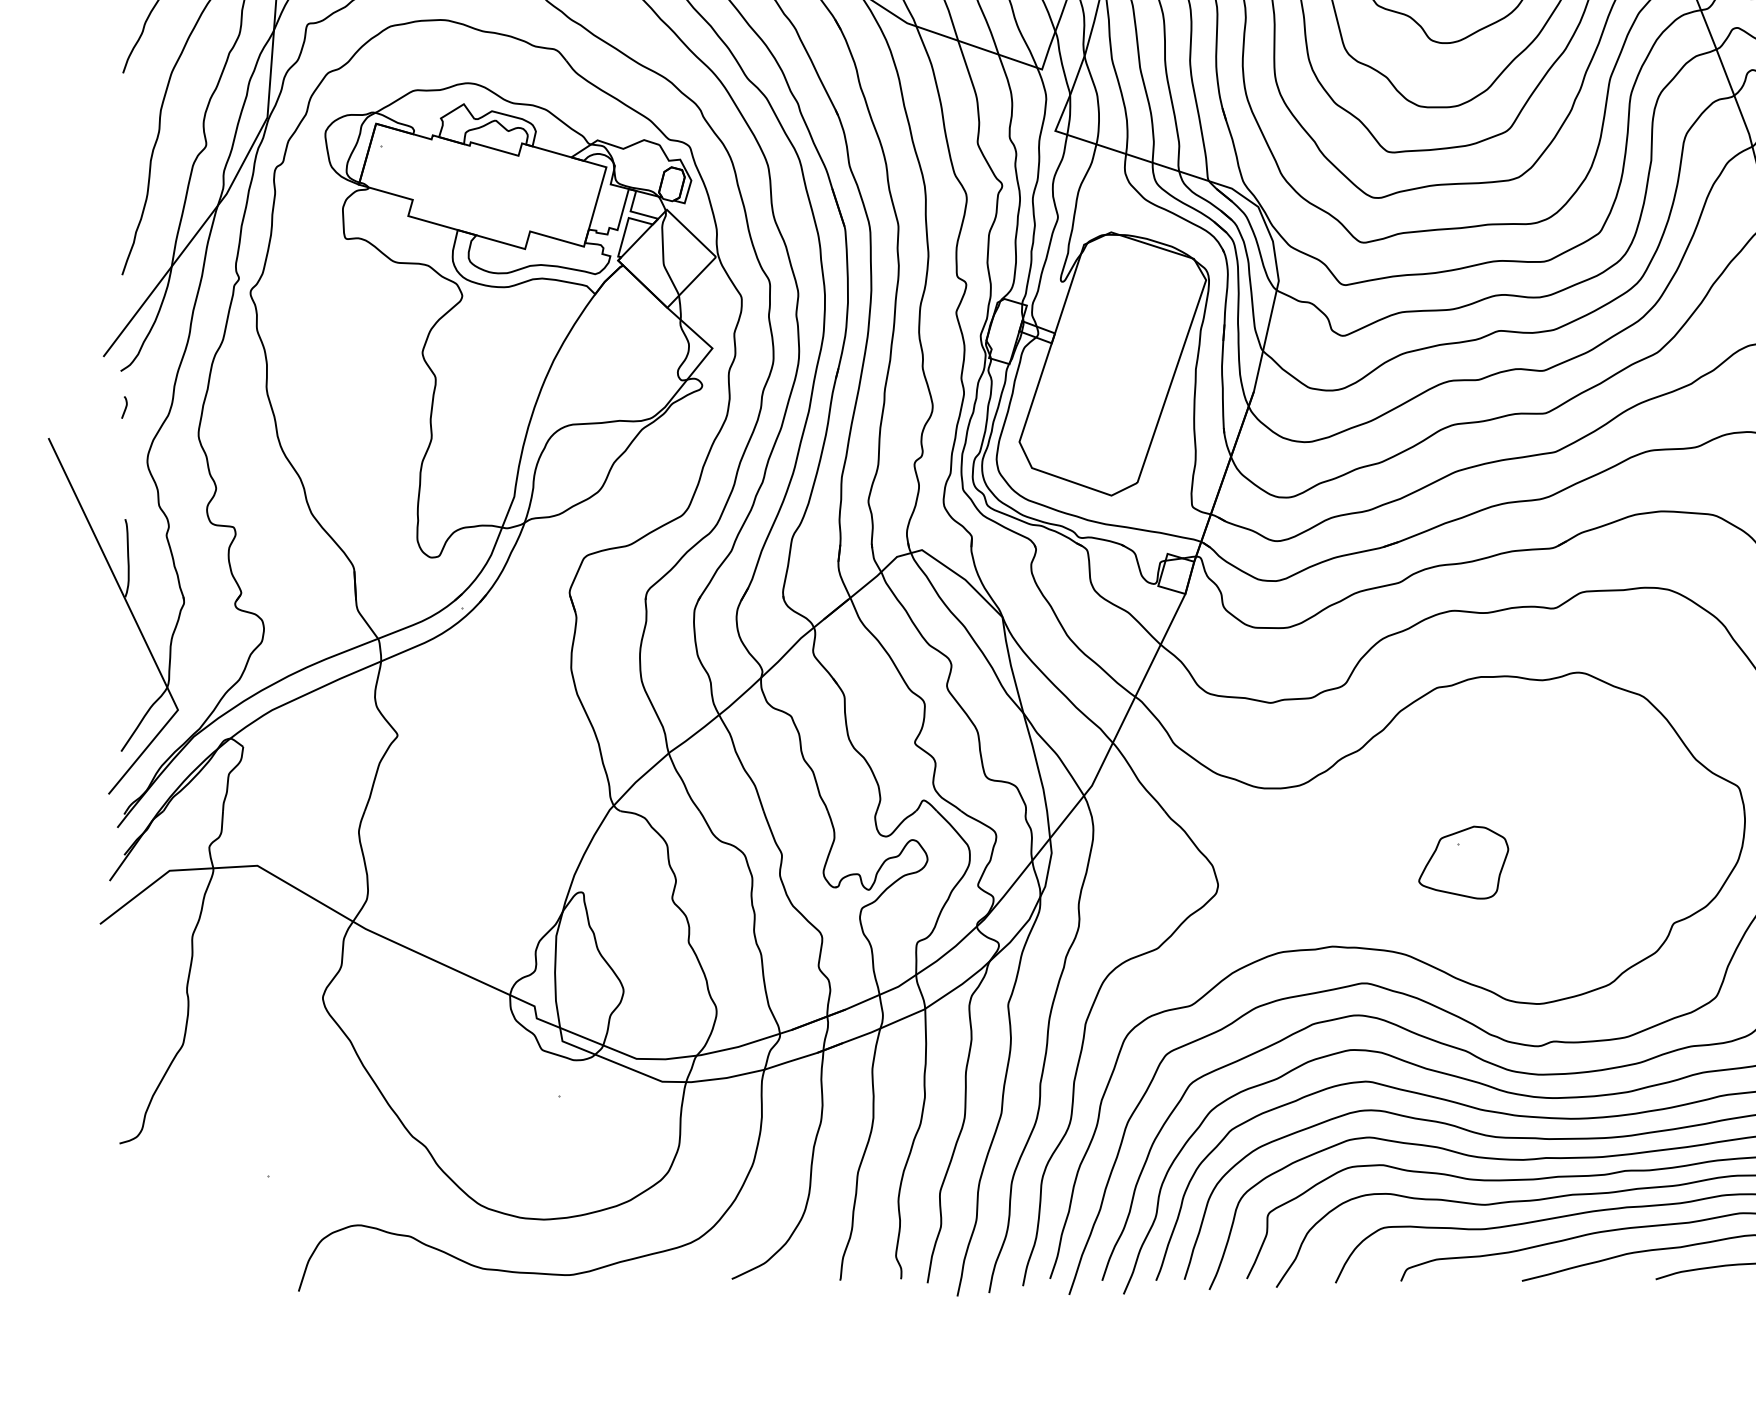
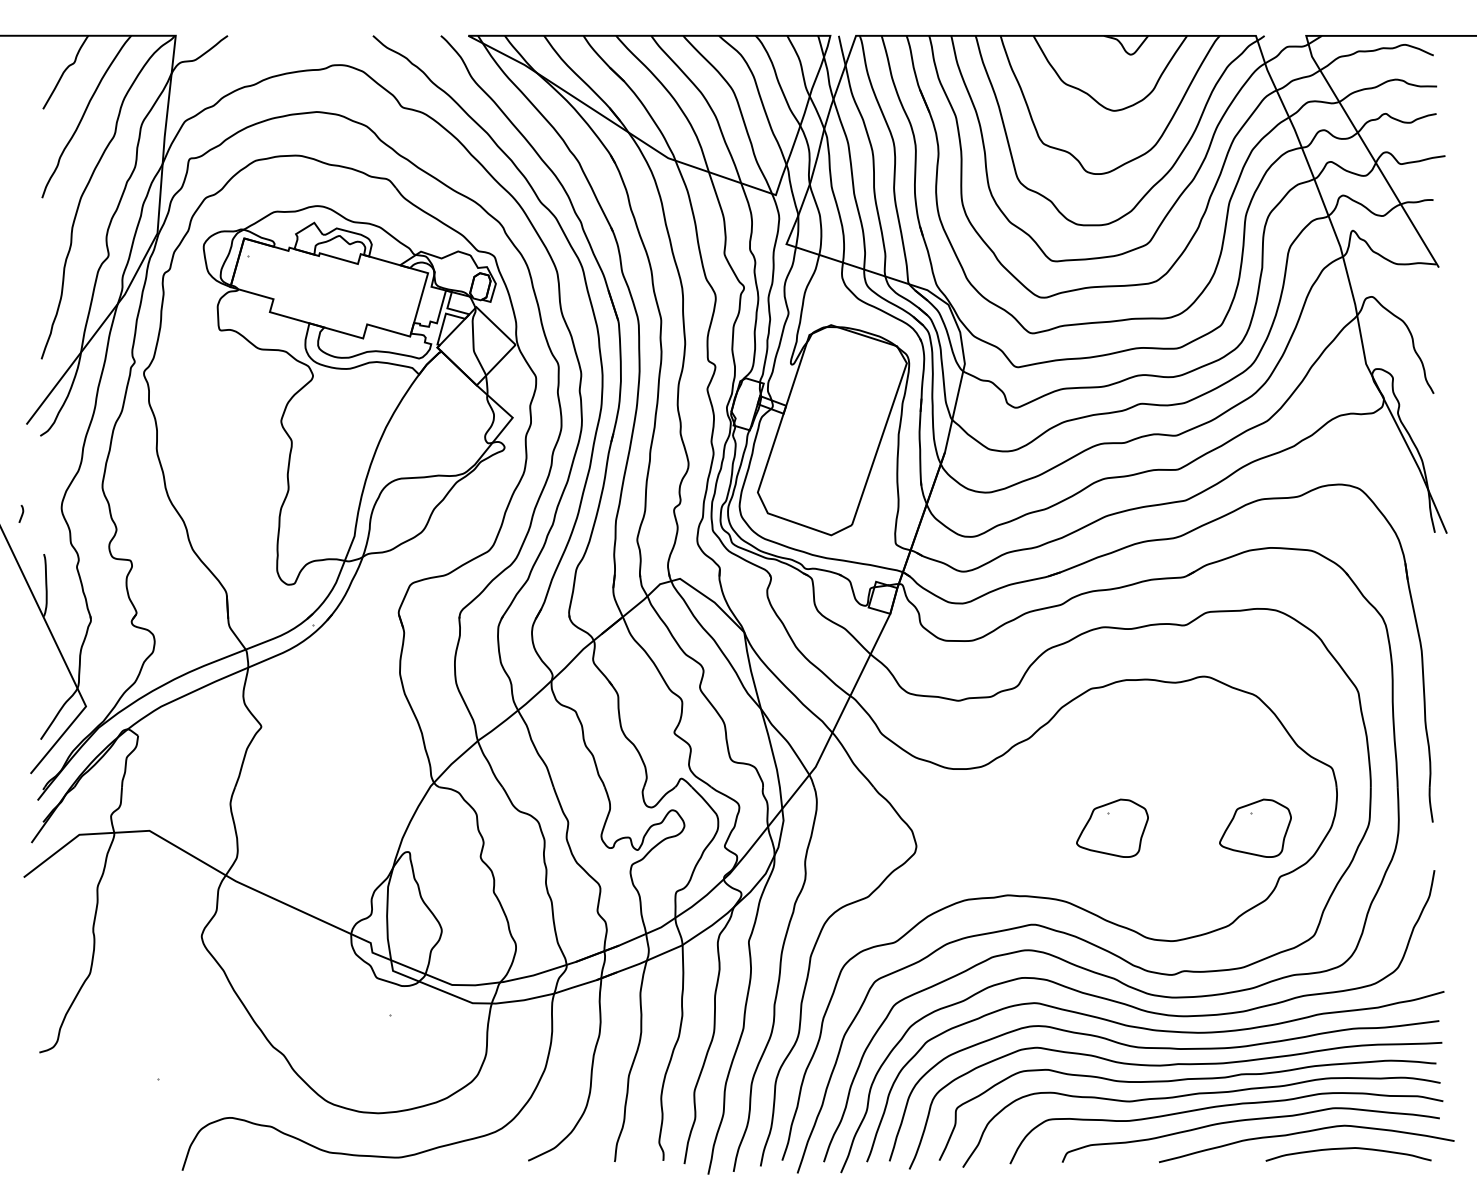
curve: (124, 406) -> (21, 513), moved
part: (1642, 861) -> (1255, 827), added

